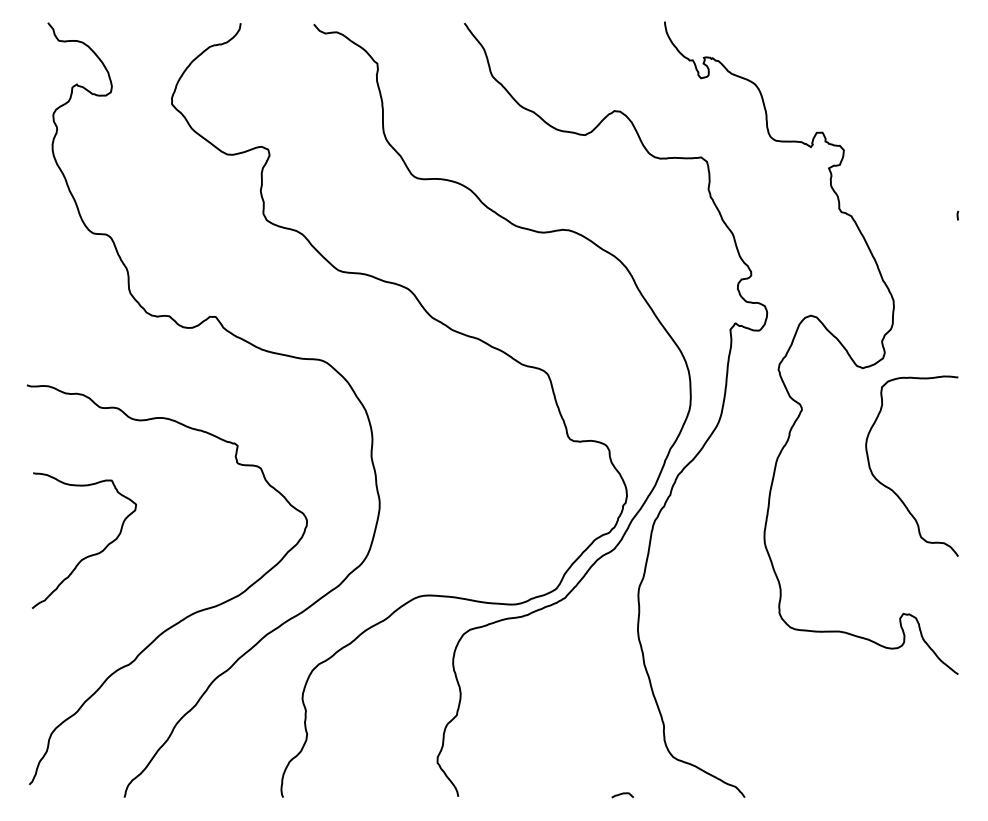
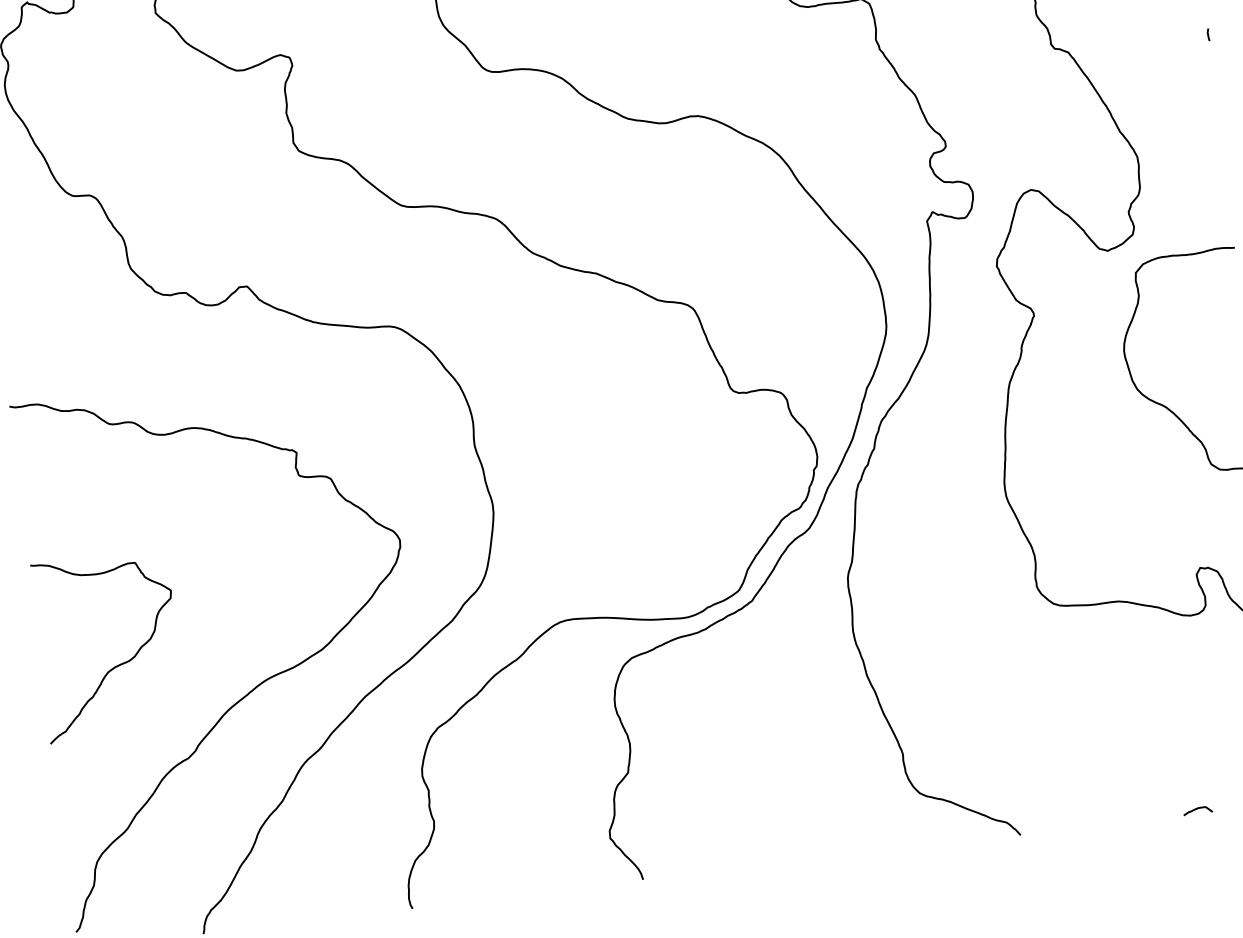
curve: (88, 555) -> (116, 665), moved
curve: (622, 794) -> (1197, 809), moved

